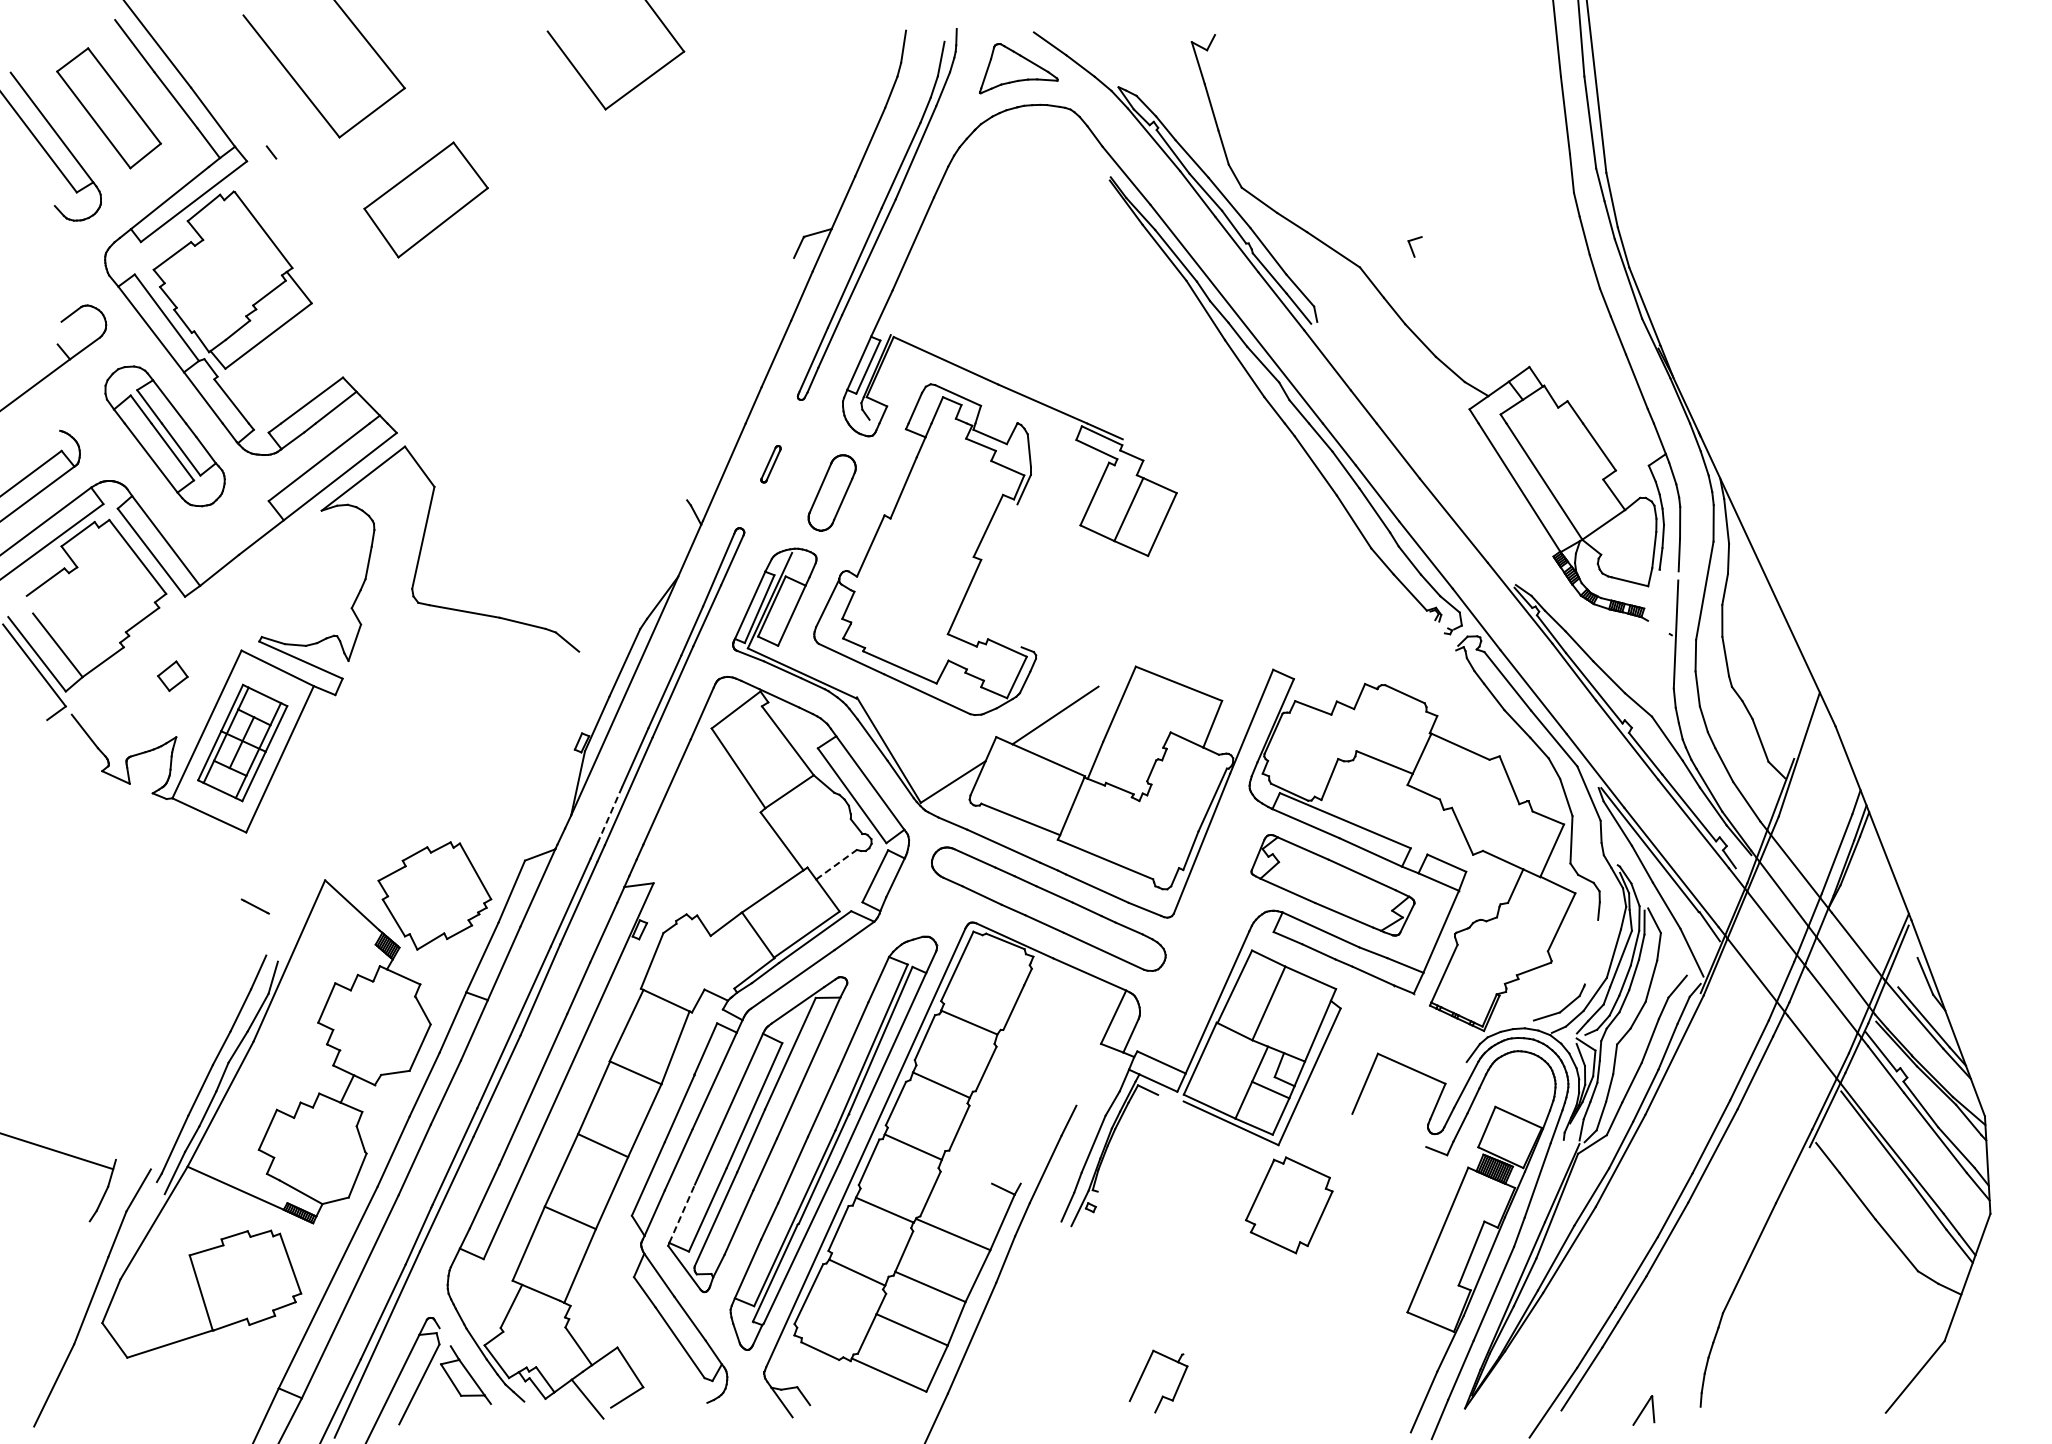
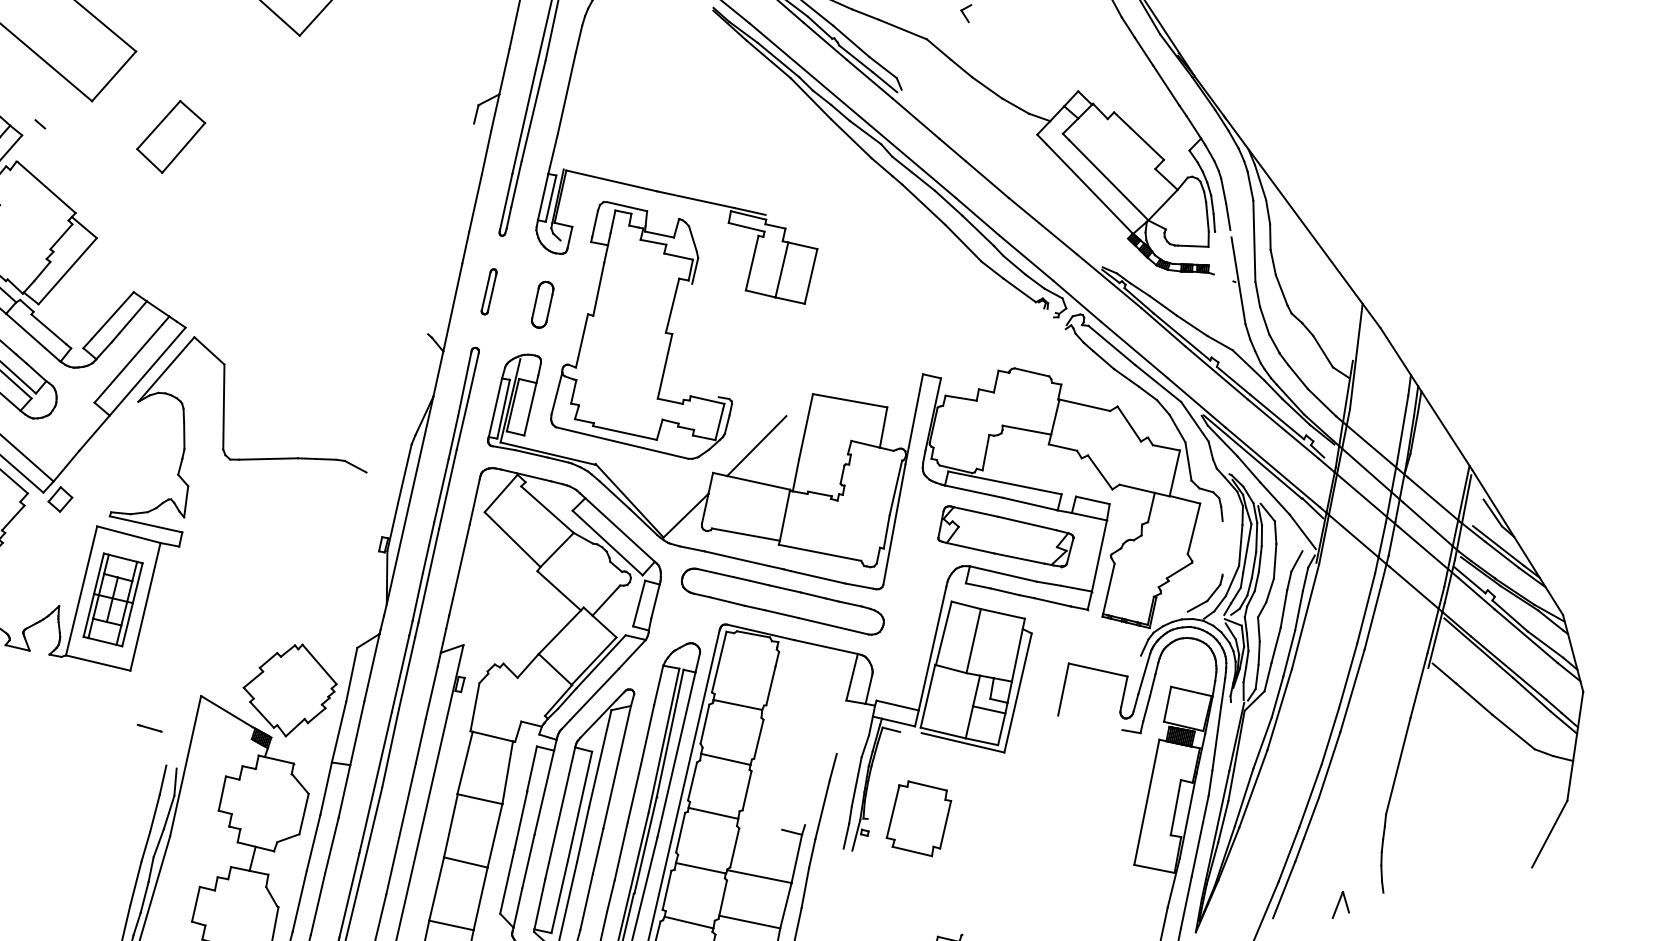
part: (426, 199) -> (171, 136), size x0.71
part: (770, 464) -> (488, 292), size x1.43
part: (832, 492) -> (542, 304), size x0.71
part: (172, 675) -> (60, 498), moved
line: (610, 814) -> (417, 597), dashed -> solid
line: (836, 864) -> (606, 600), dashed -> solid
part: (1288, 1205) -> (918, 819), moved
line: (682, 1213) -> (540, 903), dashed -> solid

